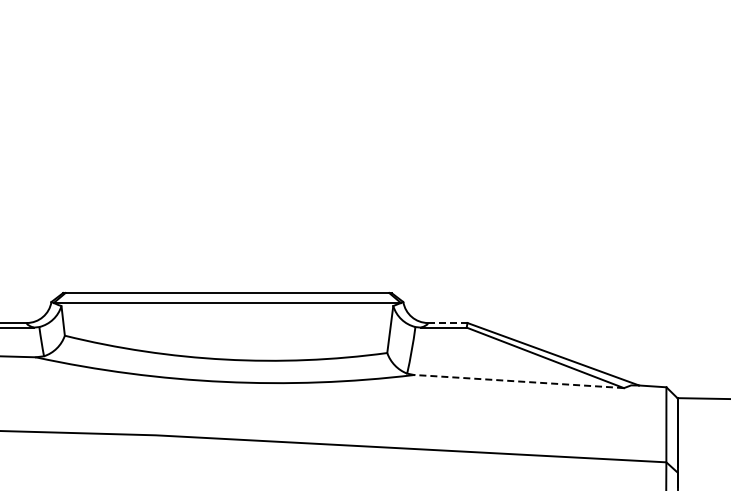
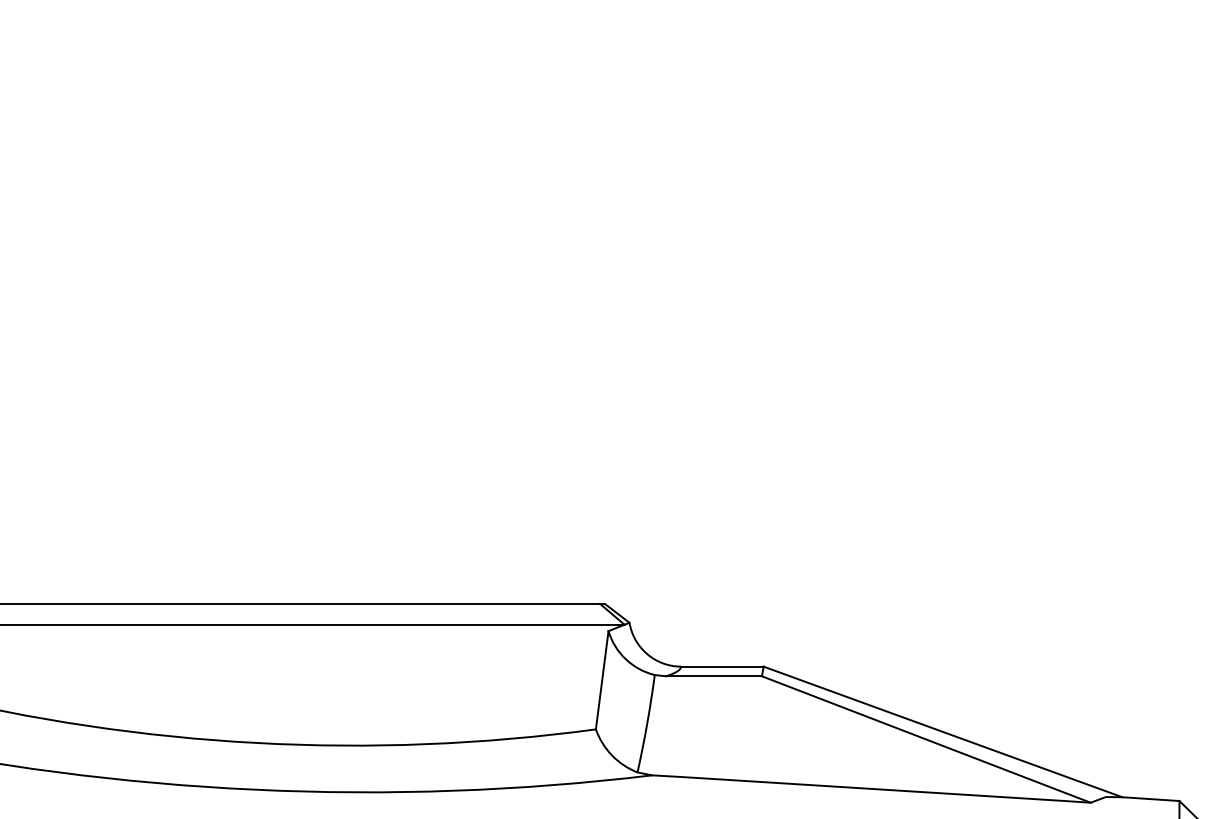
line: (447, 323) -> (721, 667), dashed -> solid
line: (518, 381) -> (870, 788), dashed -> solid

